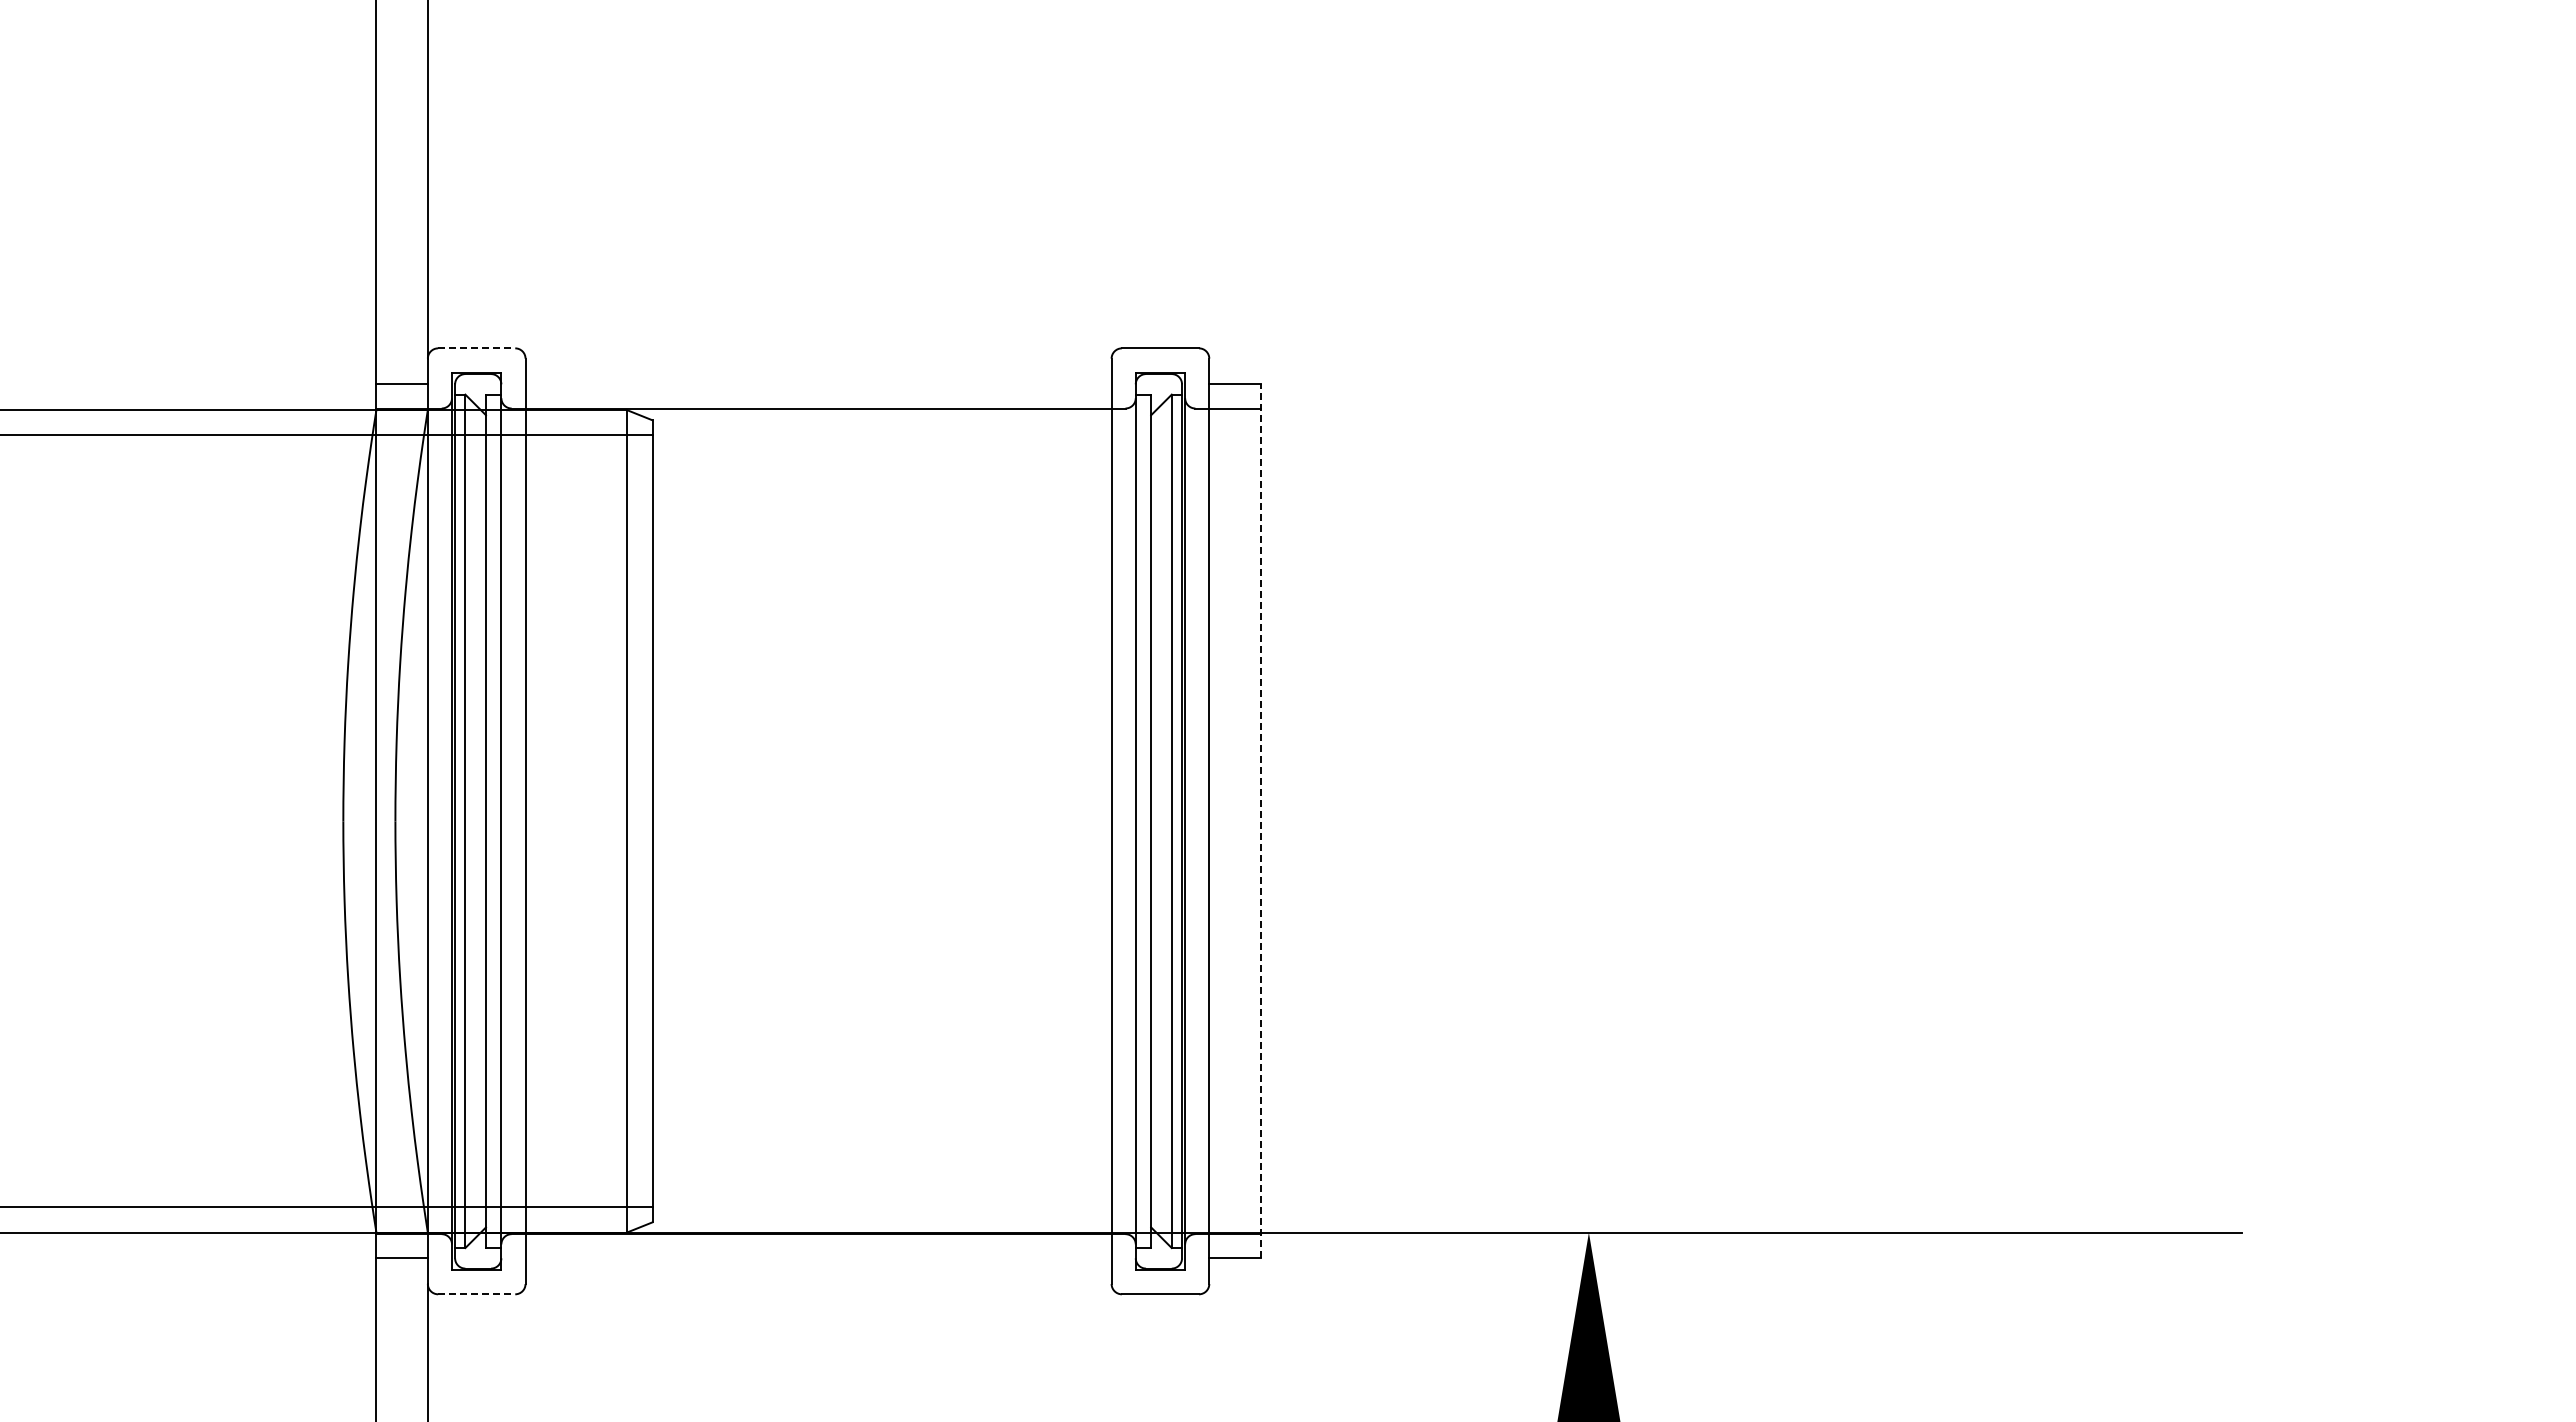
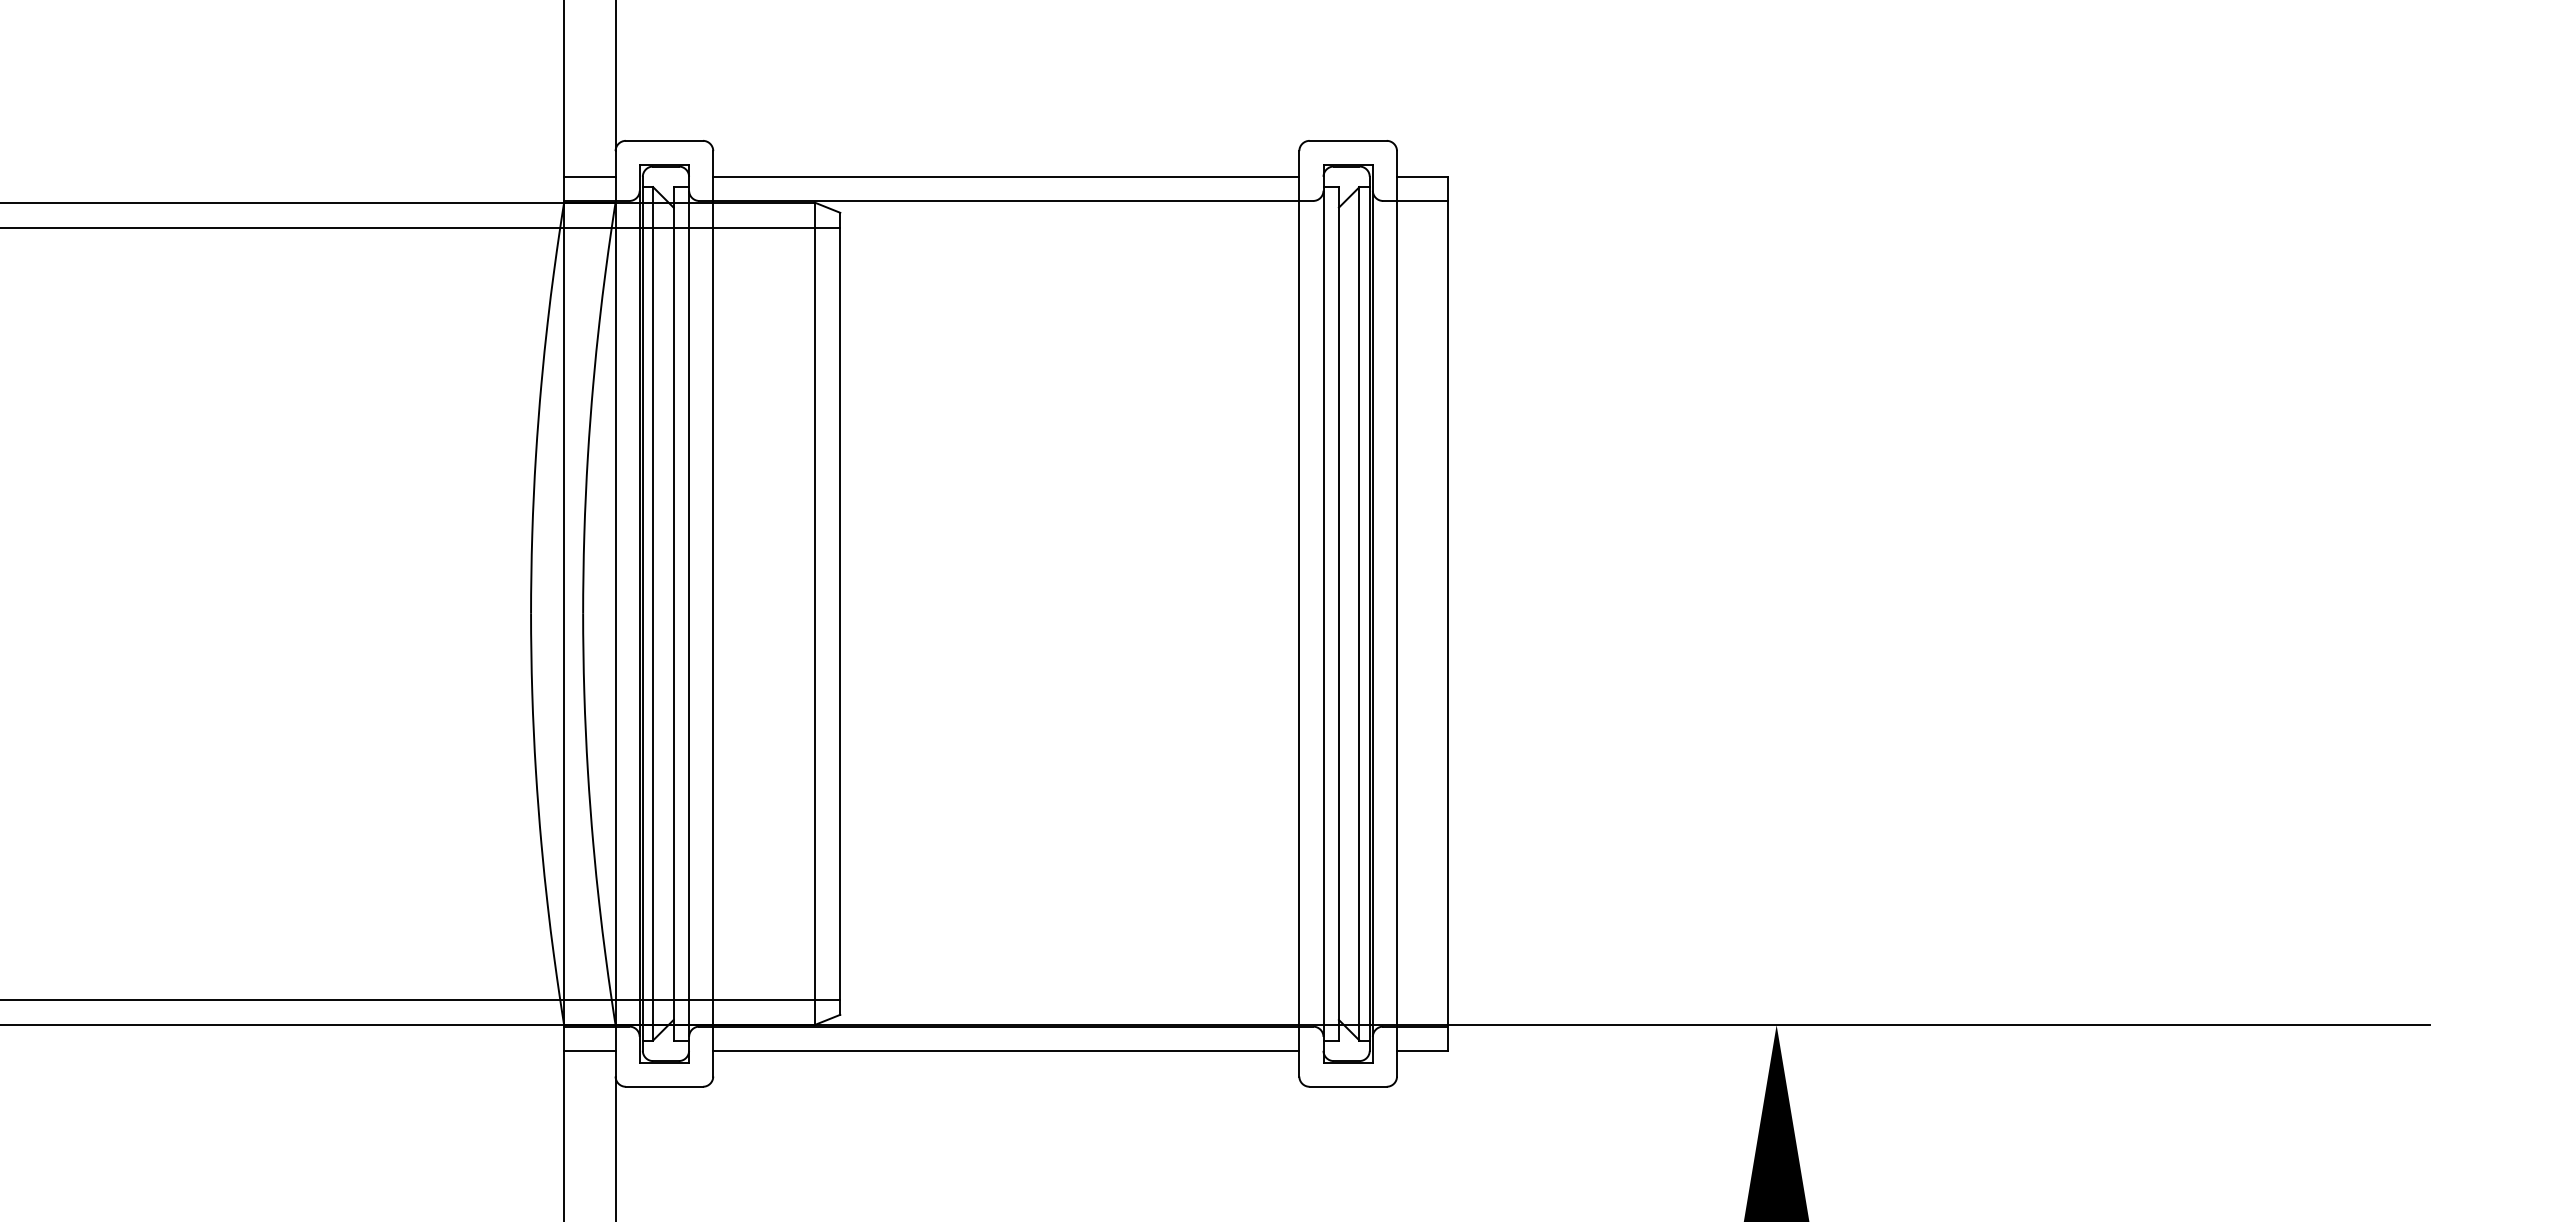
line: (476, 348) -> (664, 140), dashed -> solid
line: (818, 384) -> (1006, 176), added
line: (1260, 821) -> (1448, 613), dashed -> solid
line: (818, 1258) -> (1006, 1050), added
line: (476, 1294) -> (664, 1086), dashed -> solid

